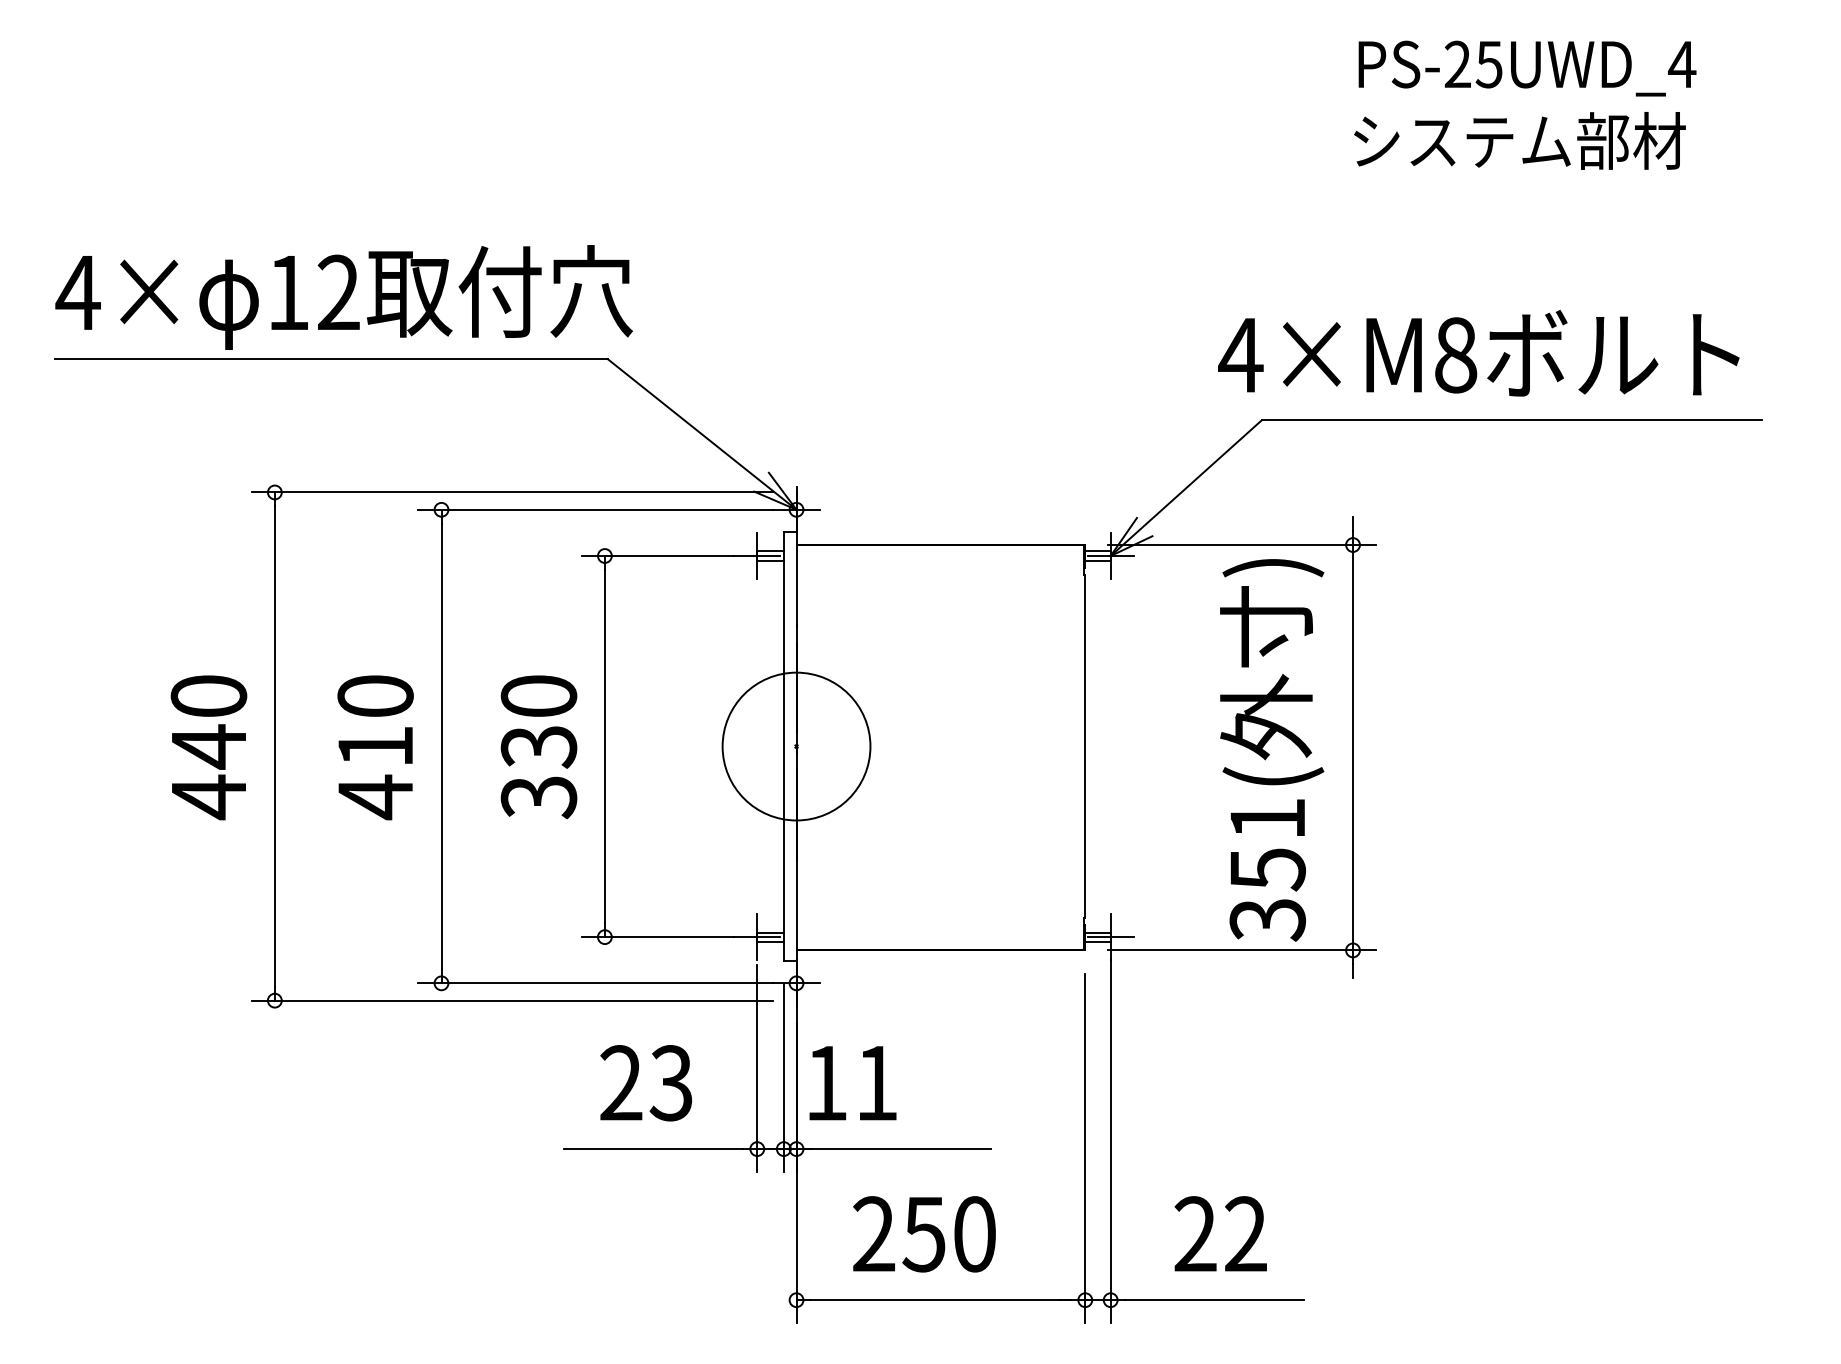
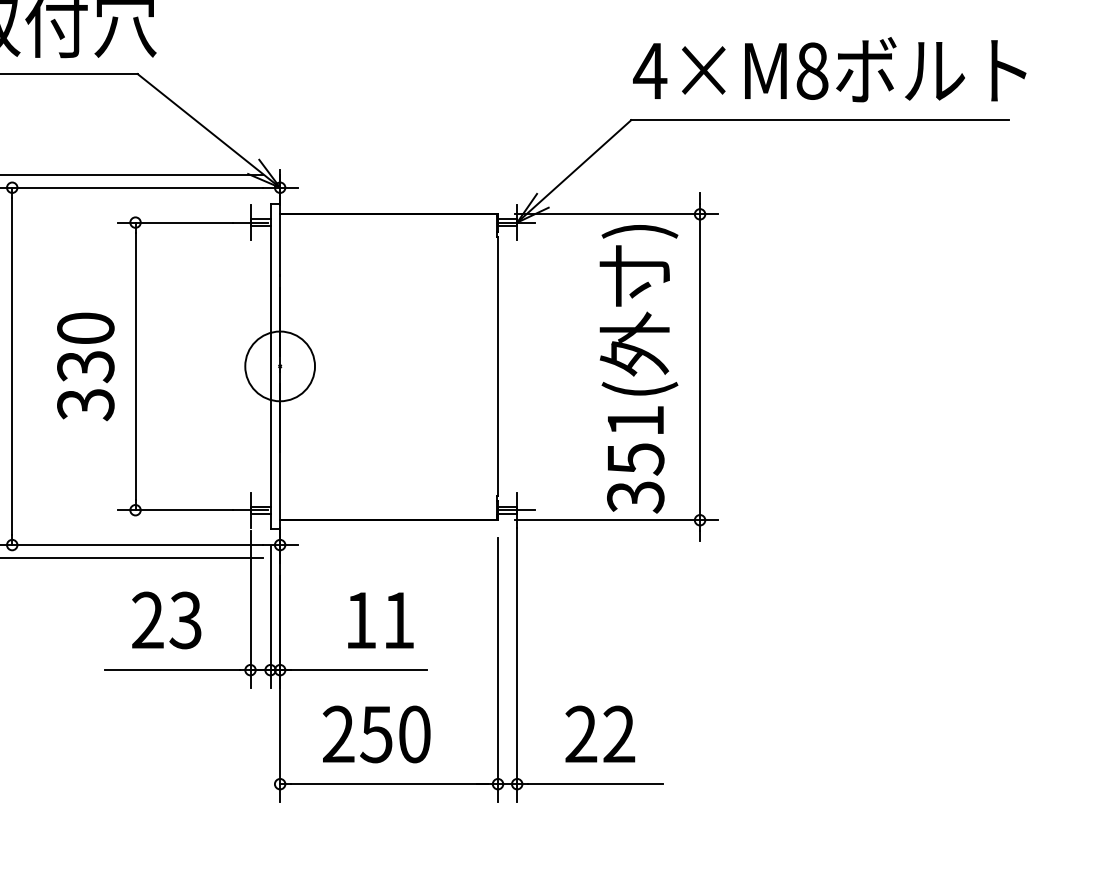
text: (1478, 353) -> (829, 69), moved
circle: (796, 746) -> (280, 366), size x0.62
text: (852, 1083) -> (380, 620), moved

